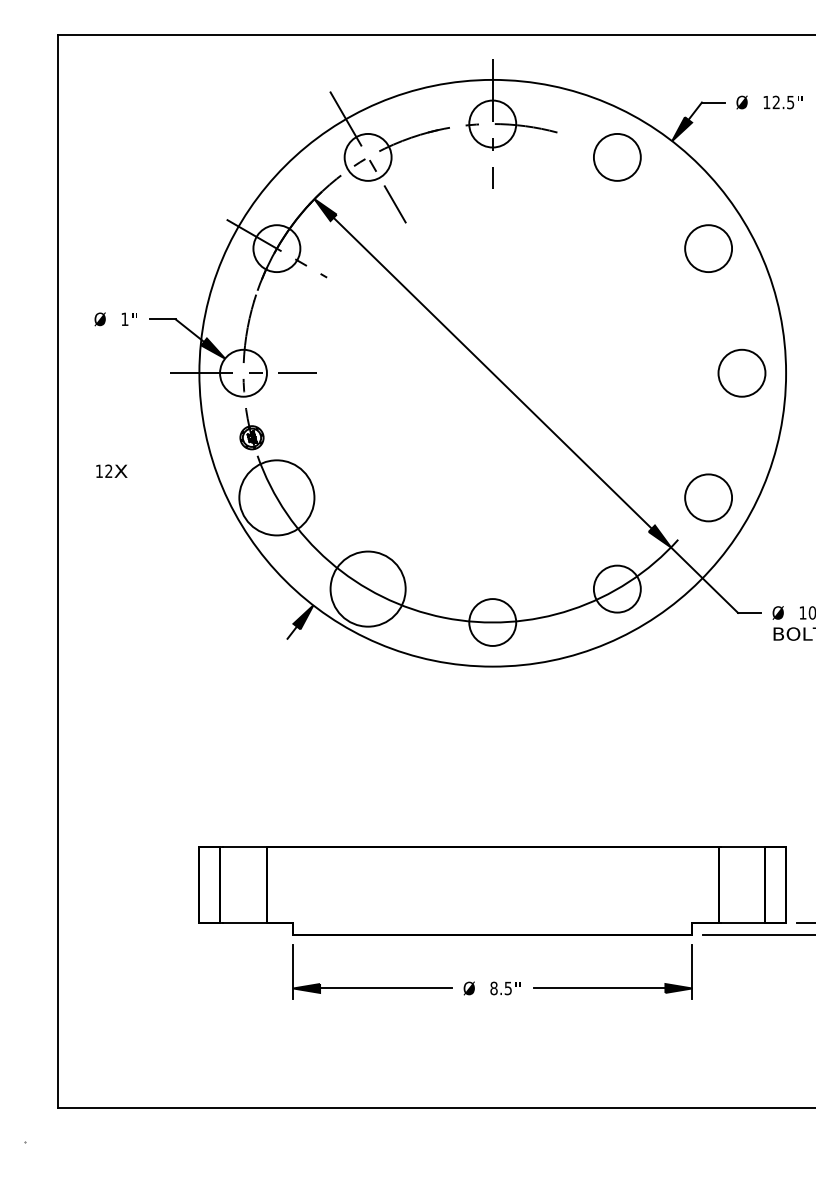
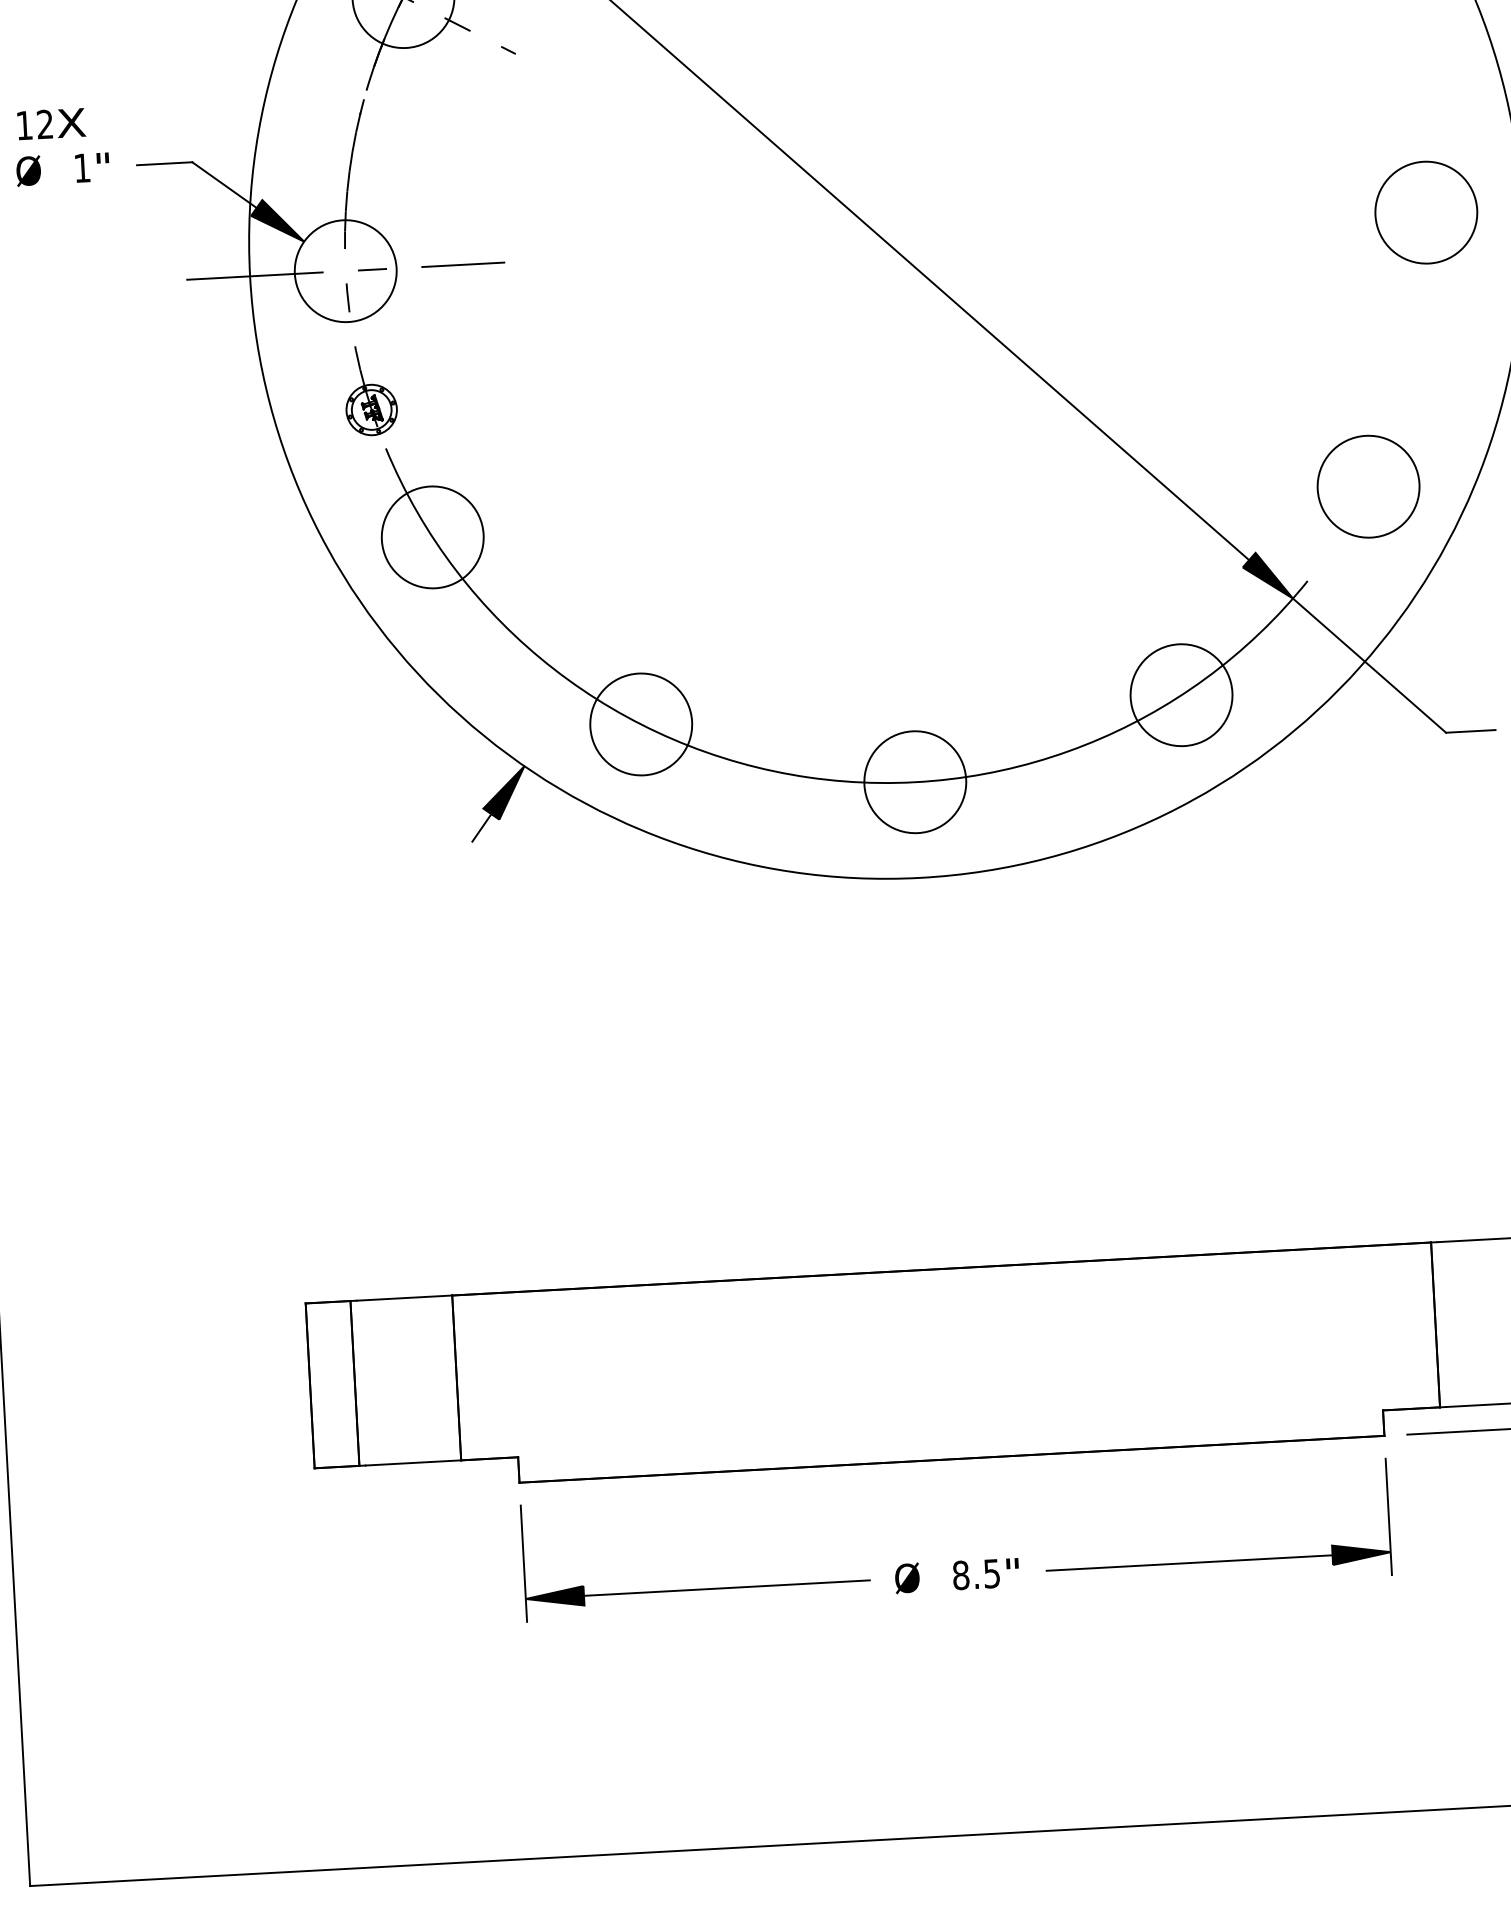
text: (111, 470) -> (50, 122), moved
circle: (276, 497) -> (431, 536), size x0.62
circle: (367, 588) -> (639, 723), size x0.62

